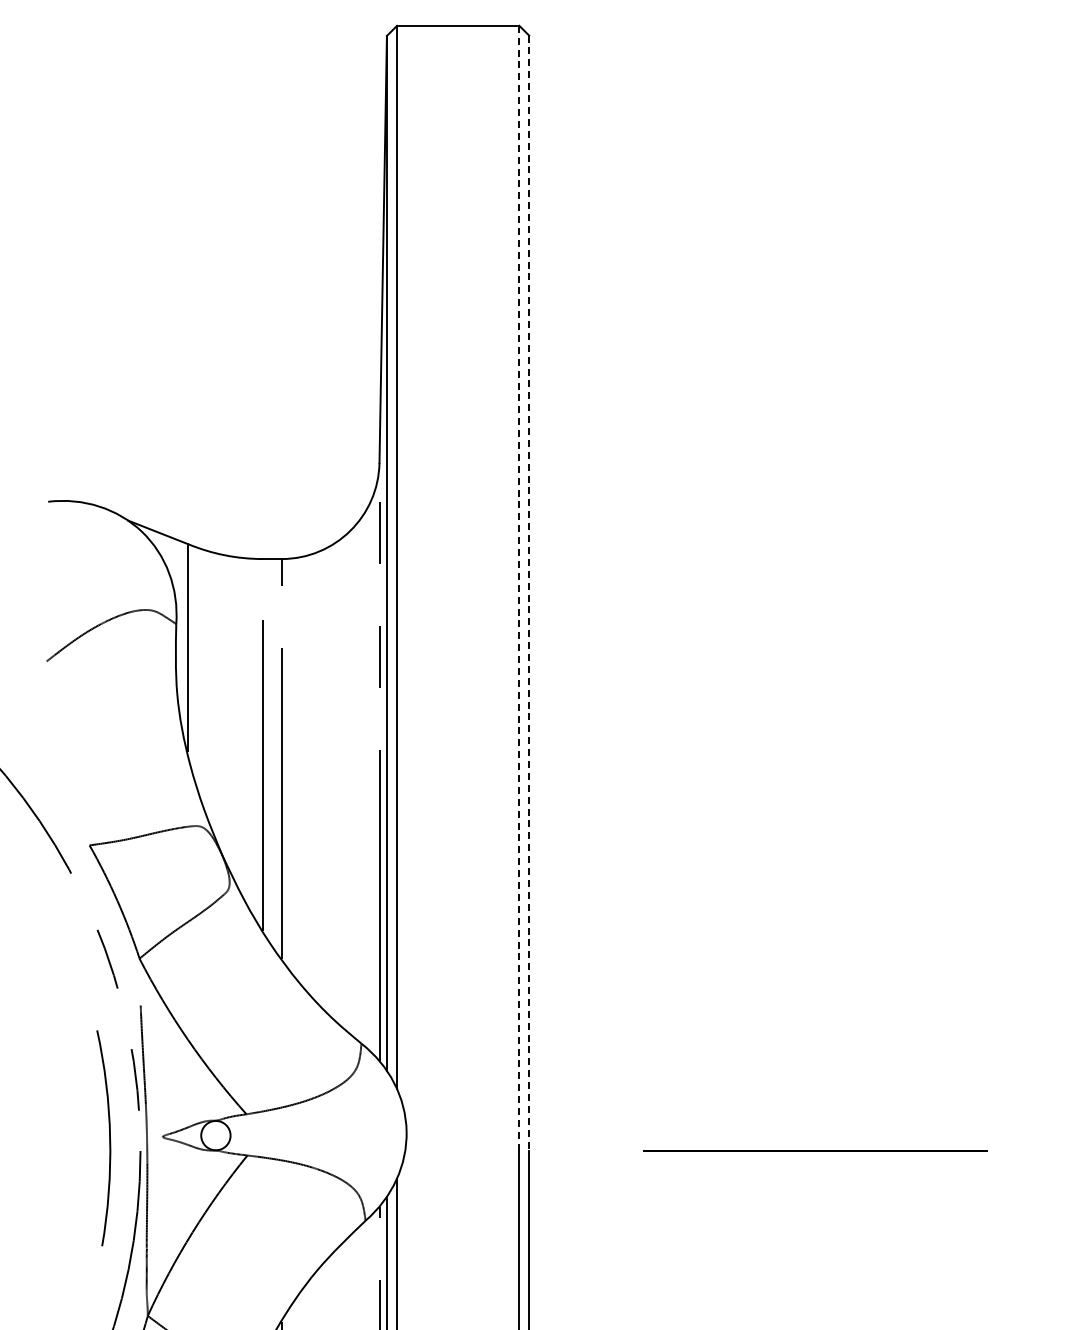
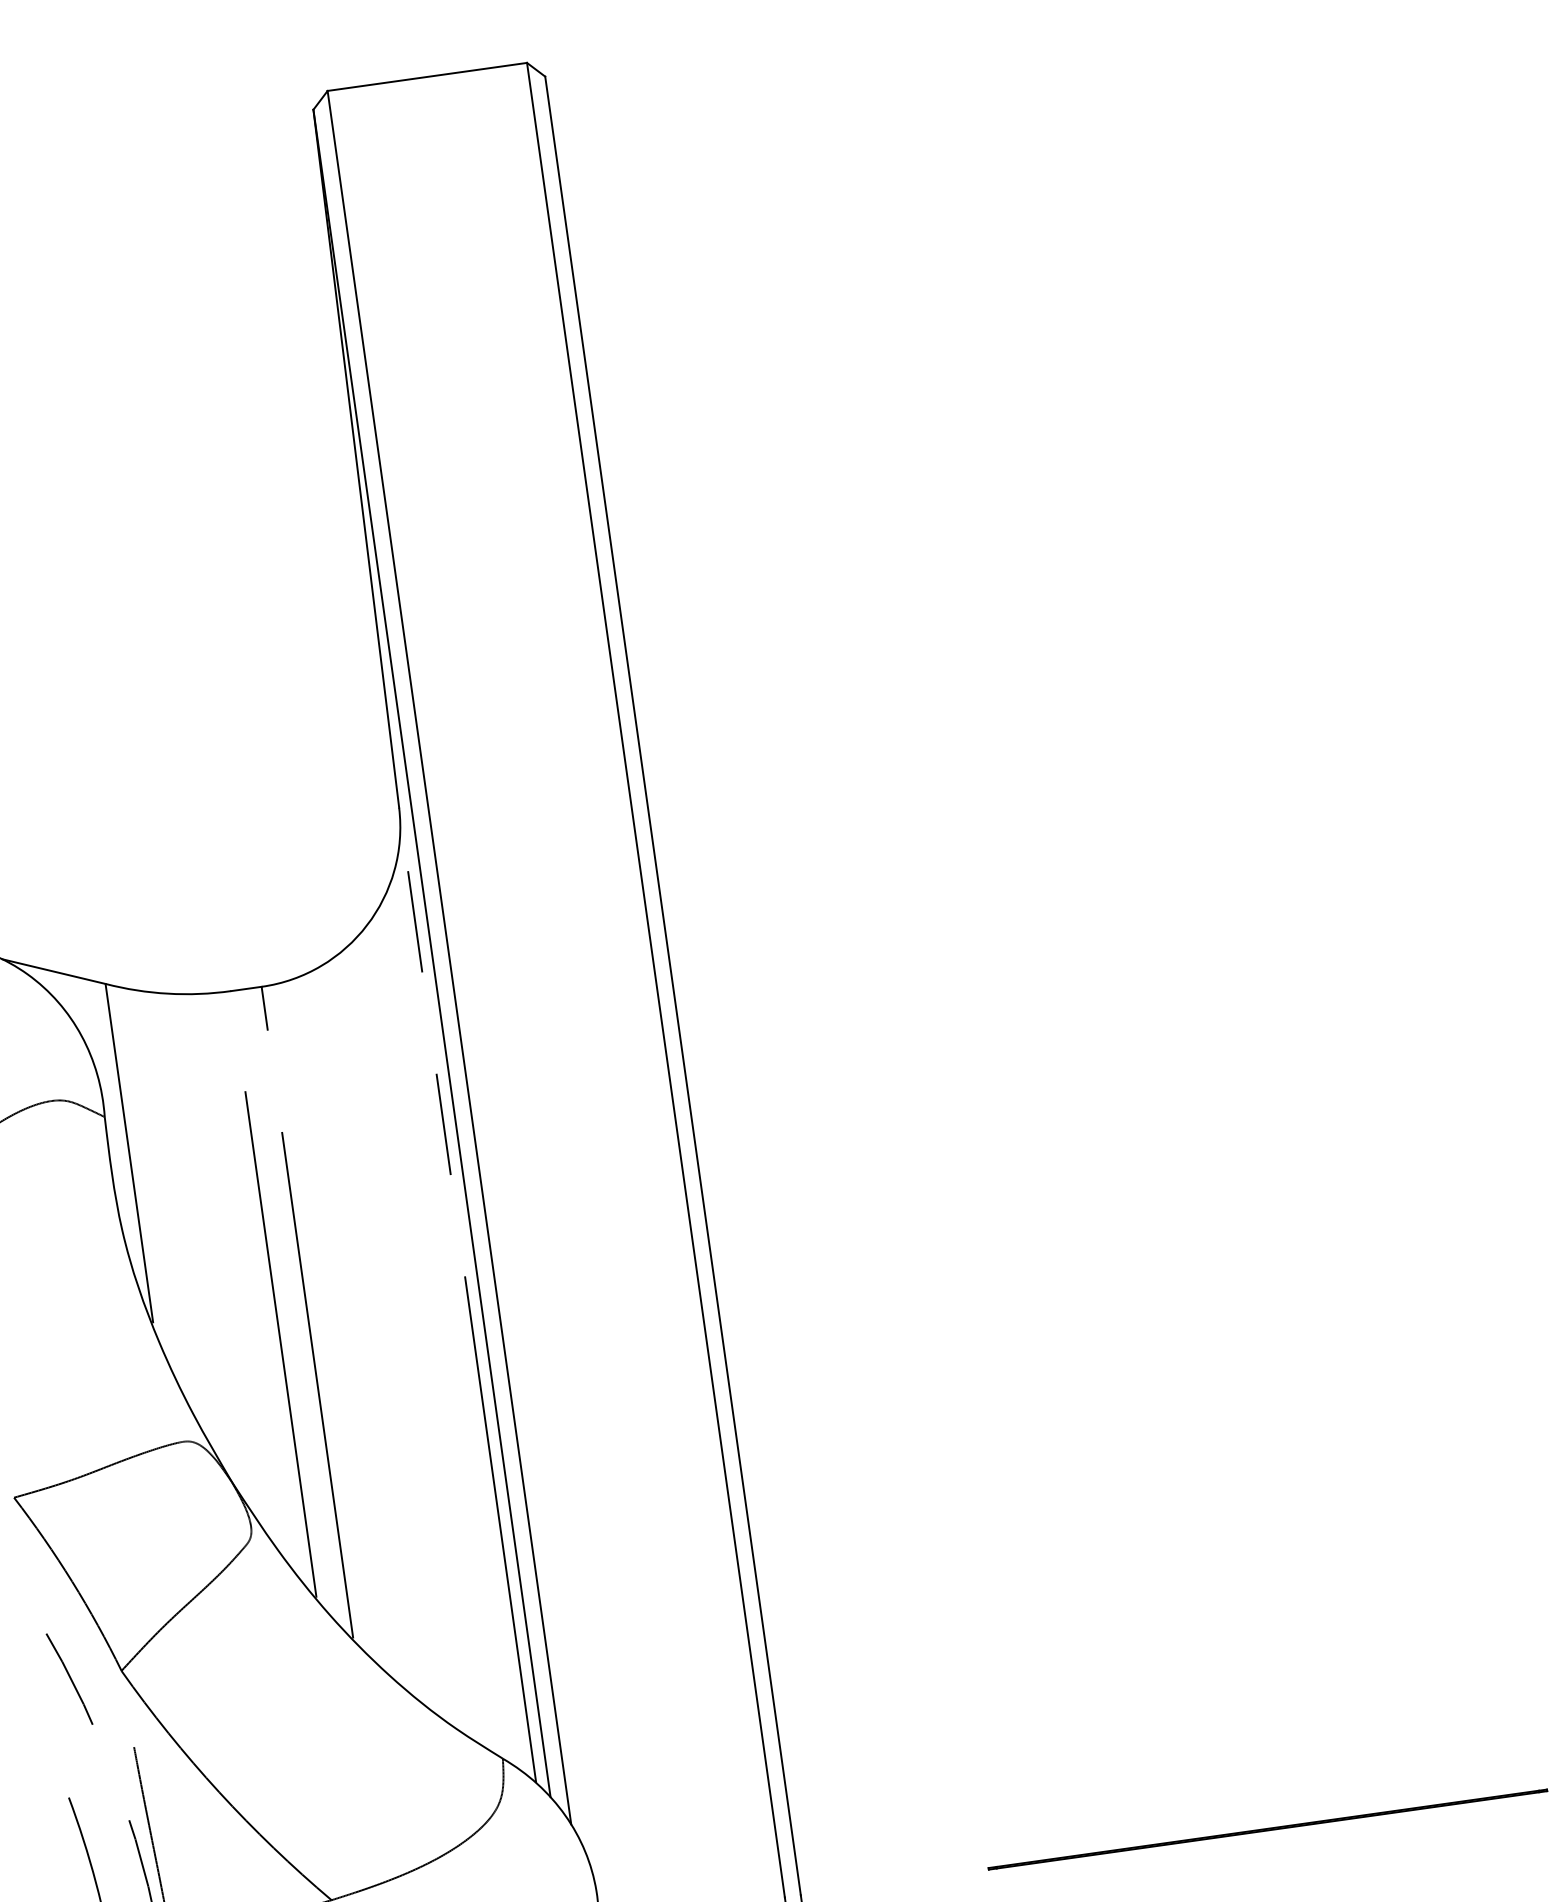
line: (519, 588) -> (656, 980), dashed -> solid
line: (529, 593) -> (673, 986), dashed -> solid

